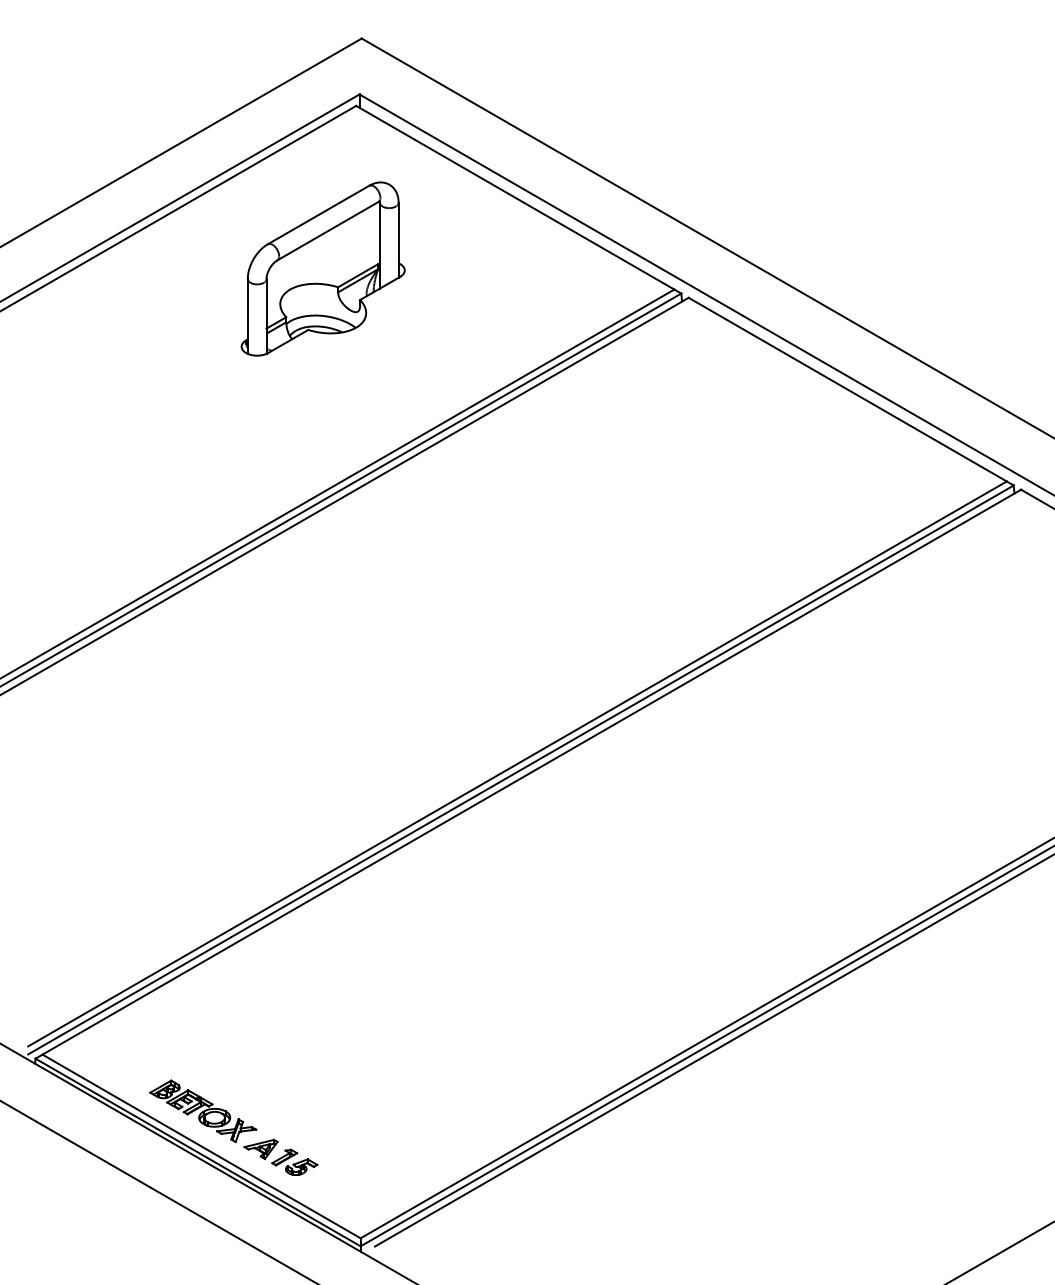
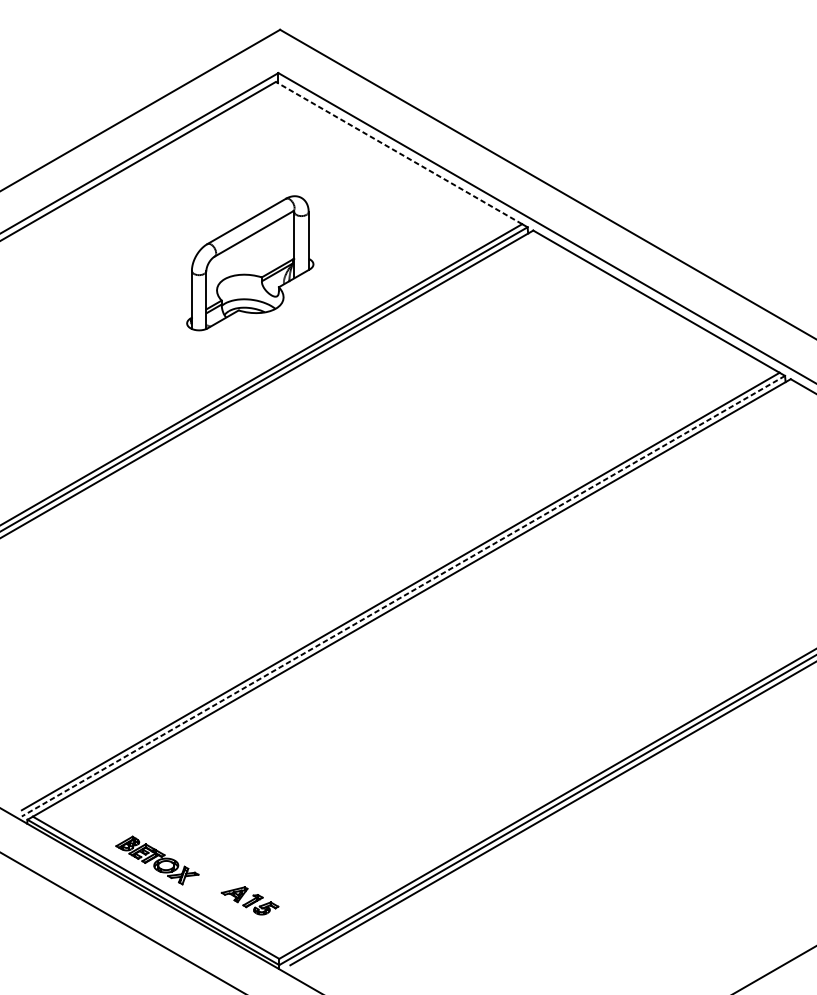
line: (515, 197) -> (399, 152), solid -> dashed
part: (322, 268) -> (249, 262), moved
line: (520, 769) -> (403, 595), solid -> dashed
part: (280, 1156) -> (249, 900), moved

